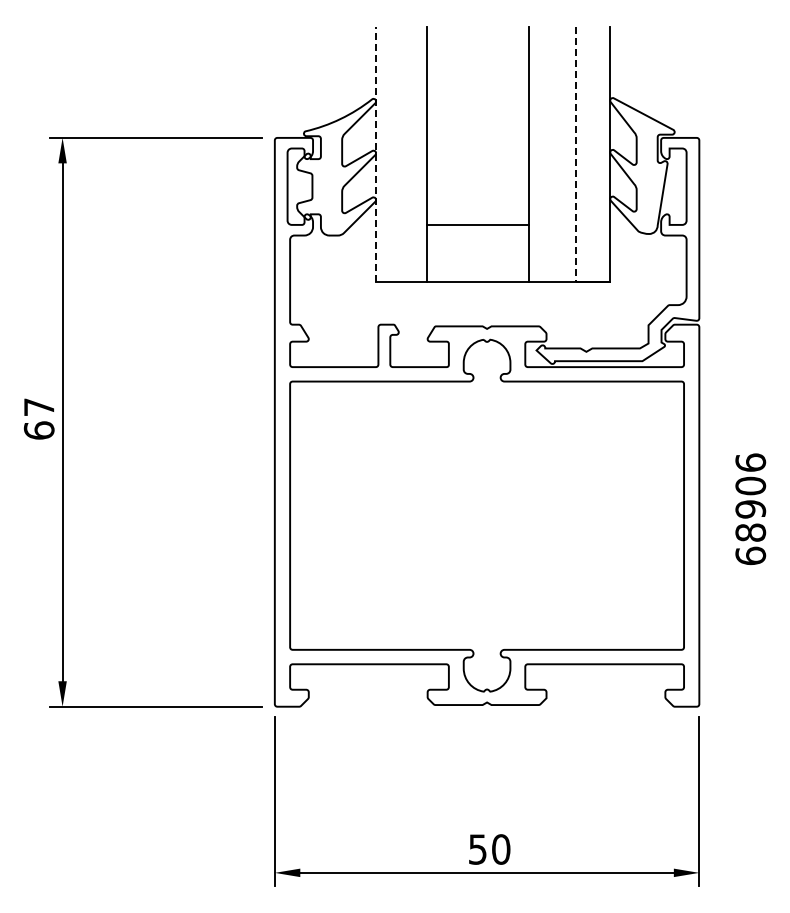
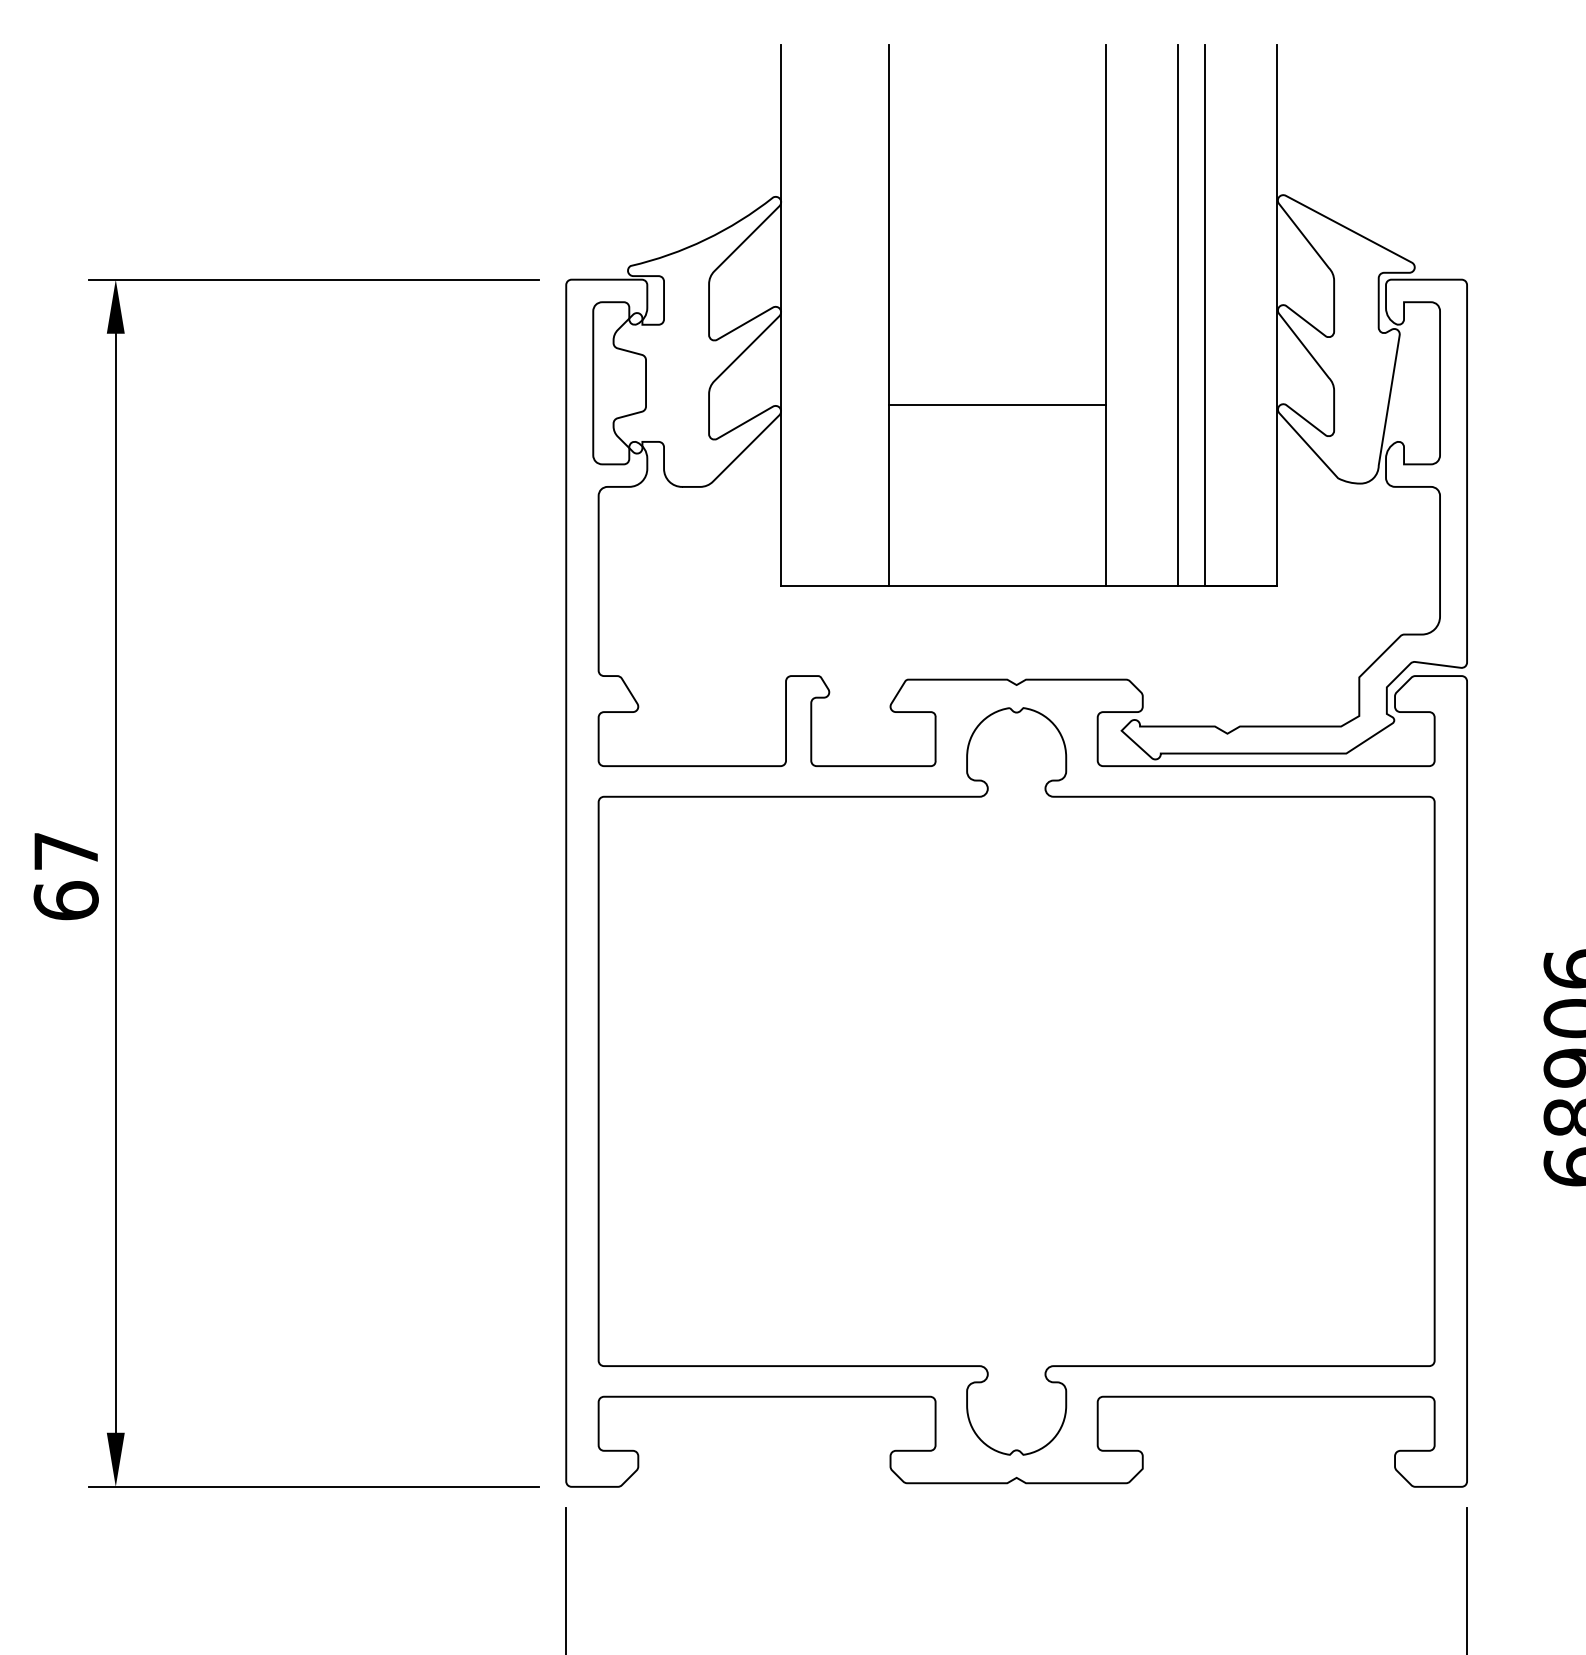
line: (376, 154) -> (781, 314), dashed -> solid
line: (562, 154) -> (1176, 314), added
line: (575, 155) -> (1204, 317), dashed -> solid
line: (478, 225) -> (998, 406), moved

